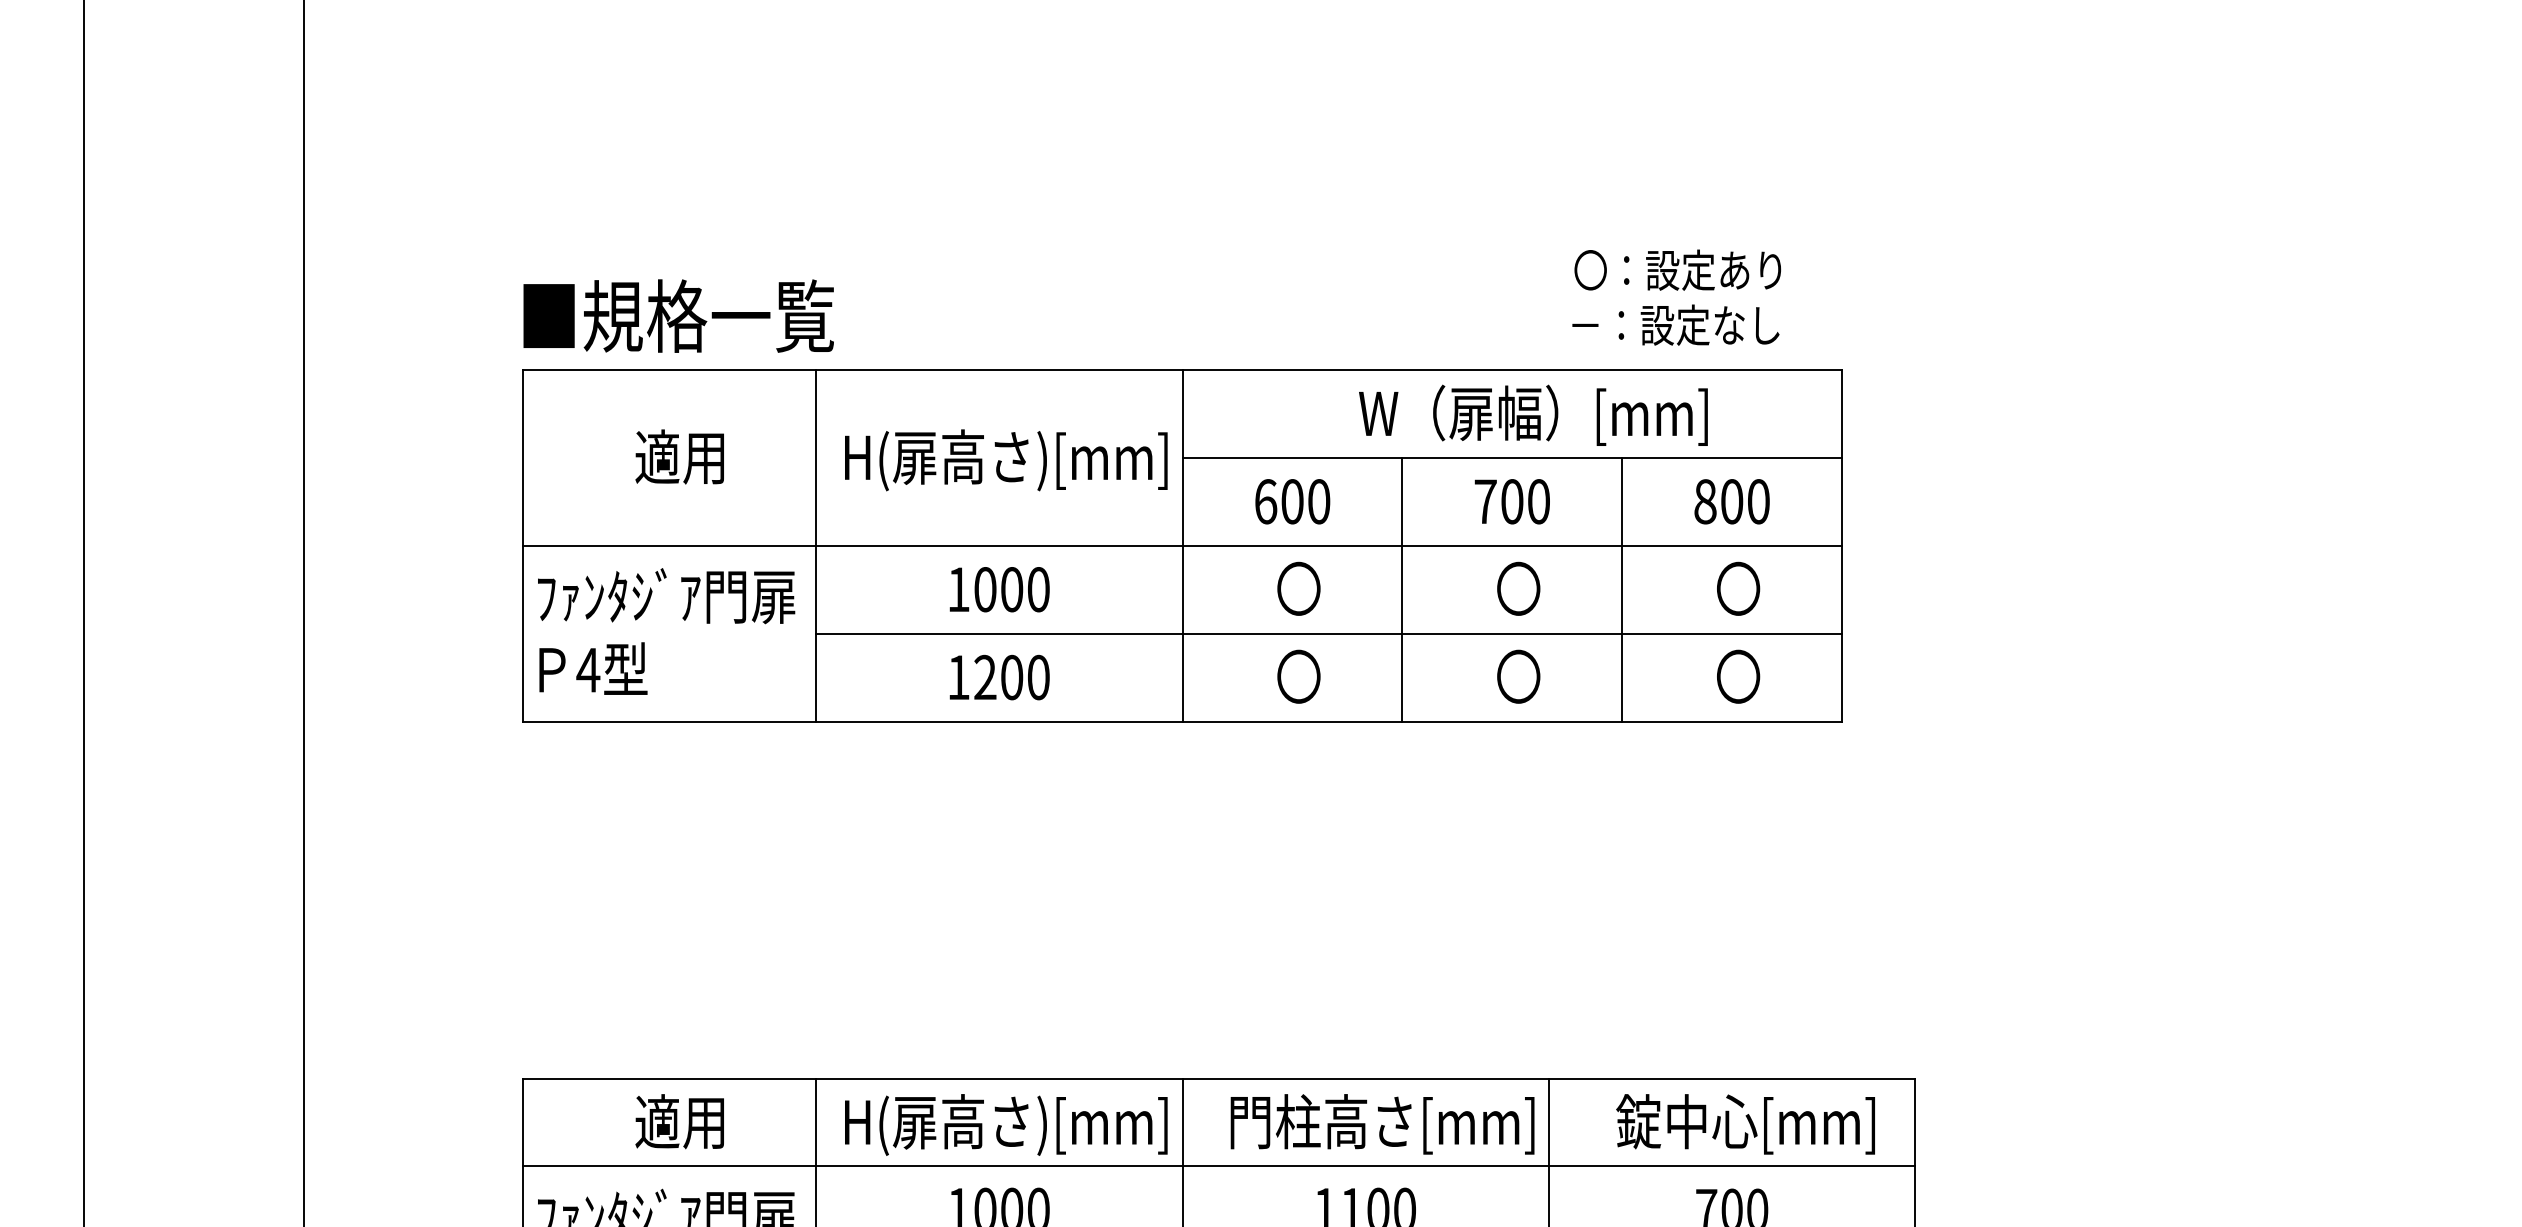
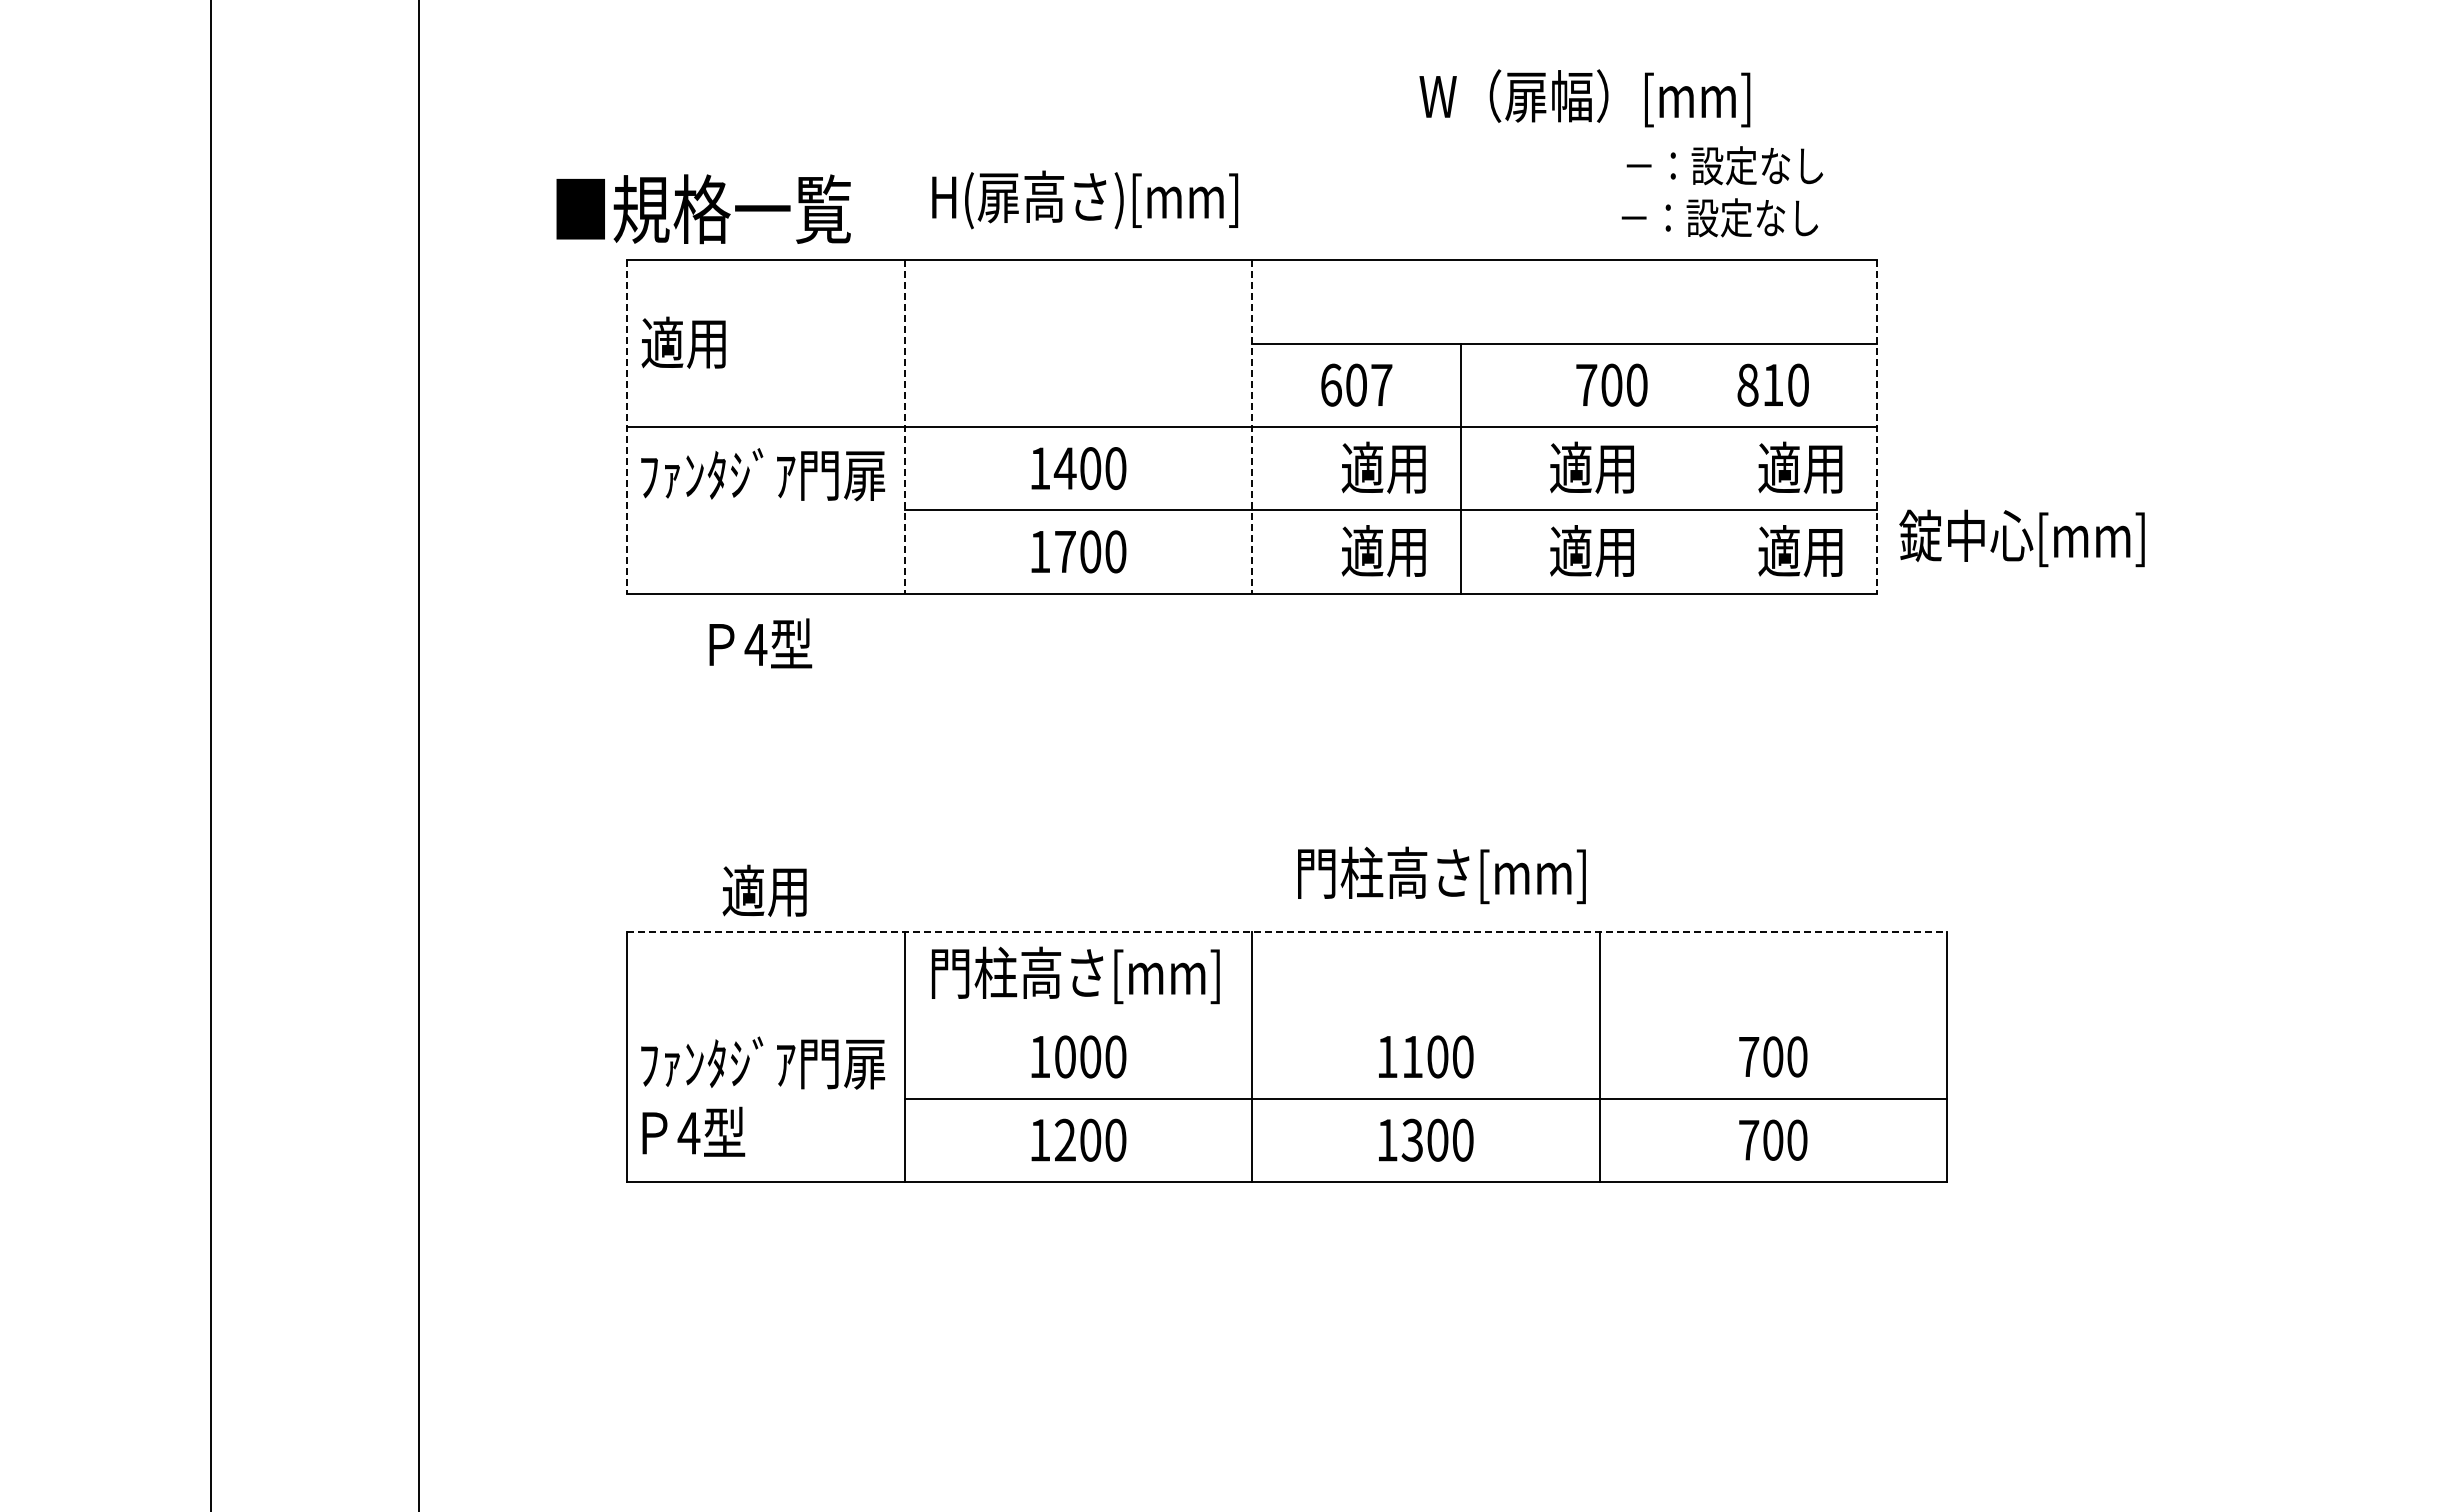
text: (1679, 269) -> (1723, 165), 〇：設定あり -> －：設定なし
text: (678, 316) -> (703, 209), moved
text: (1533, 415) -> (1584, 98), moved
text: (679, 456) -> (683, 342), moved
text: (1006, 459) -> (1085, 199), moved
text: (1318, 501) -> (1381, 384), 600 -> 607
text: (1511, 501) -> (1611, 384), moved
text: (1732, 501) -> (1773, 384), 800 -> 810
line: (523, 545) -> (627, 426), solid -> dashed
line: (816, 545) -> (905, 426), solid -> dashed
line: (1182, 545) -> (1252, 426), solid -> dashed
line: (1842, 545) -> (1877, 426), solid -> dashed
text: (1320, 588) -> (1383, 467), 〇 -> 適用
text: (1540, 588) -> (1591, 467), 〇 -> 適用
text: (1760, 588) -> (1800, 467), 〇 -> 適用
text: (984, 589) -> (1064, 468), 1000 -> 1400
line: (1622, 589) -> (1669, 468), removed
text: (593, 668) -> (760, 643), moved
text: (985, 677) -> (1065, 551), 1200 -> 1700
text: (1320, 677) -> (1383, 551), 〇 -> 適用
text: (1540, 677) -> (1591, 551), 〇 -> 適用
text: (1760, 677) -> (1800, 551), 〇 -> 適用
line: (1219, 1078) -> (1287, 931), solid -> dashed
text: (679, 1121) -> (764, 890), moved
text: (1005, 1124) -> (1084, 975), H(扉高さ)[mm] -> 門柱高さ[mm]
text: (1382, 1124) -> (1441, 875), moved
text: (1745, 1124) -> (2021, 538), moved
line: (1218, 1166) -> (1286, 1015), removed

